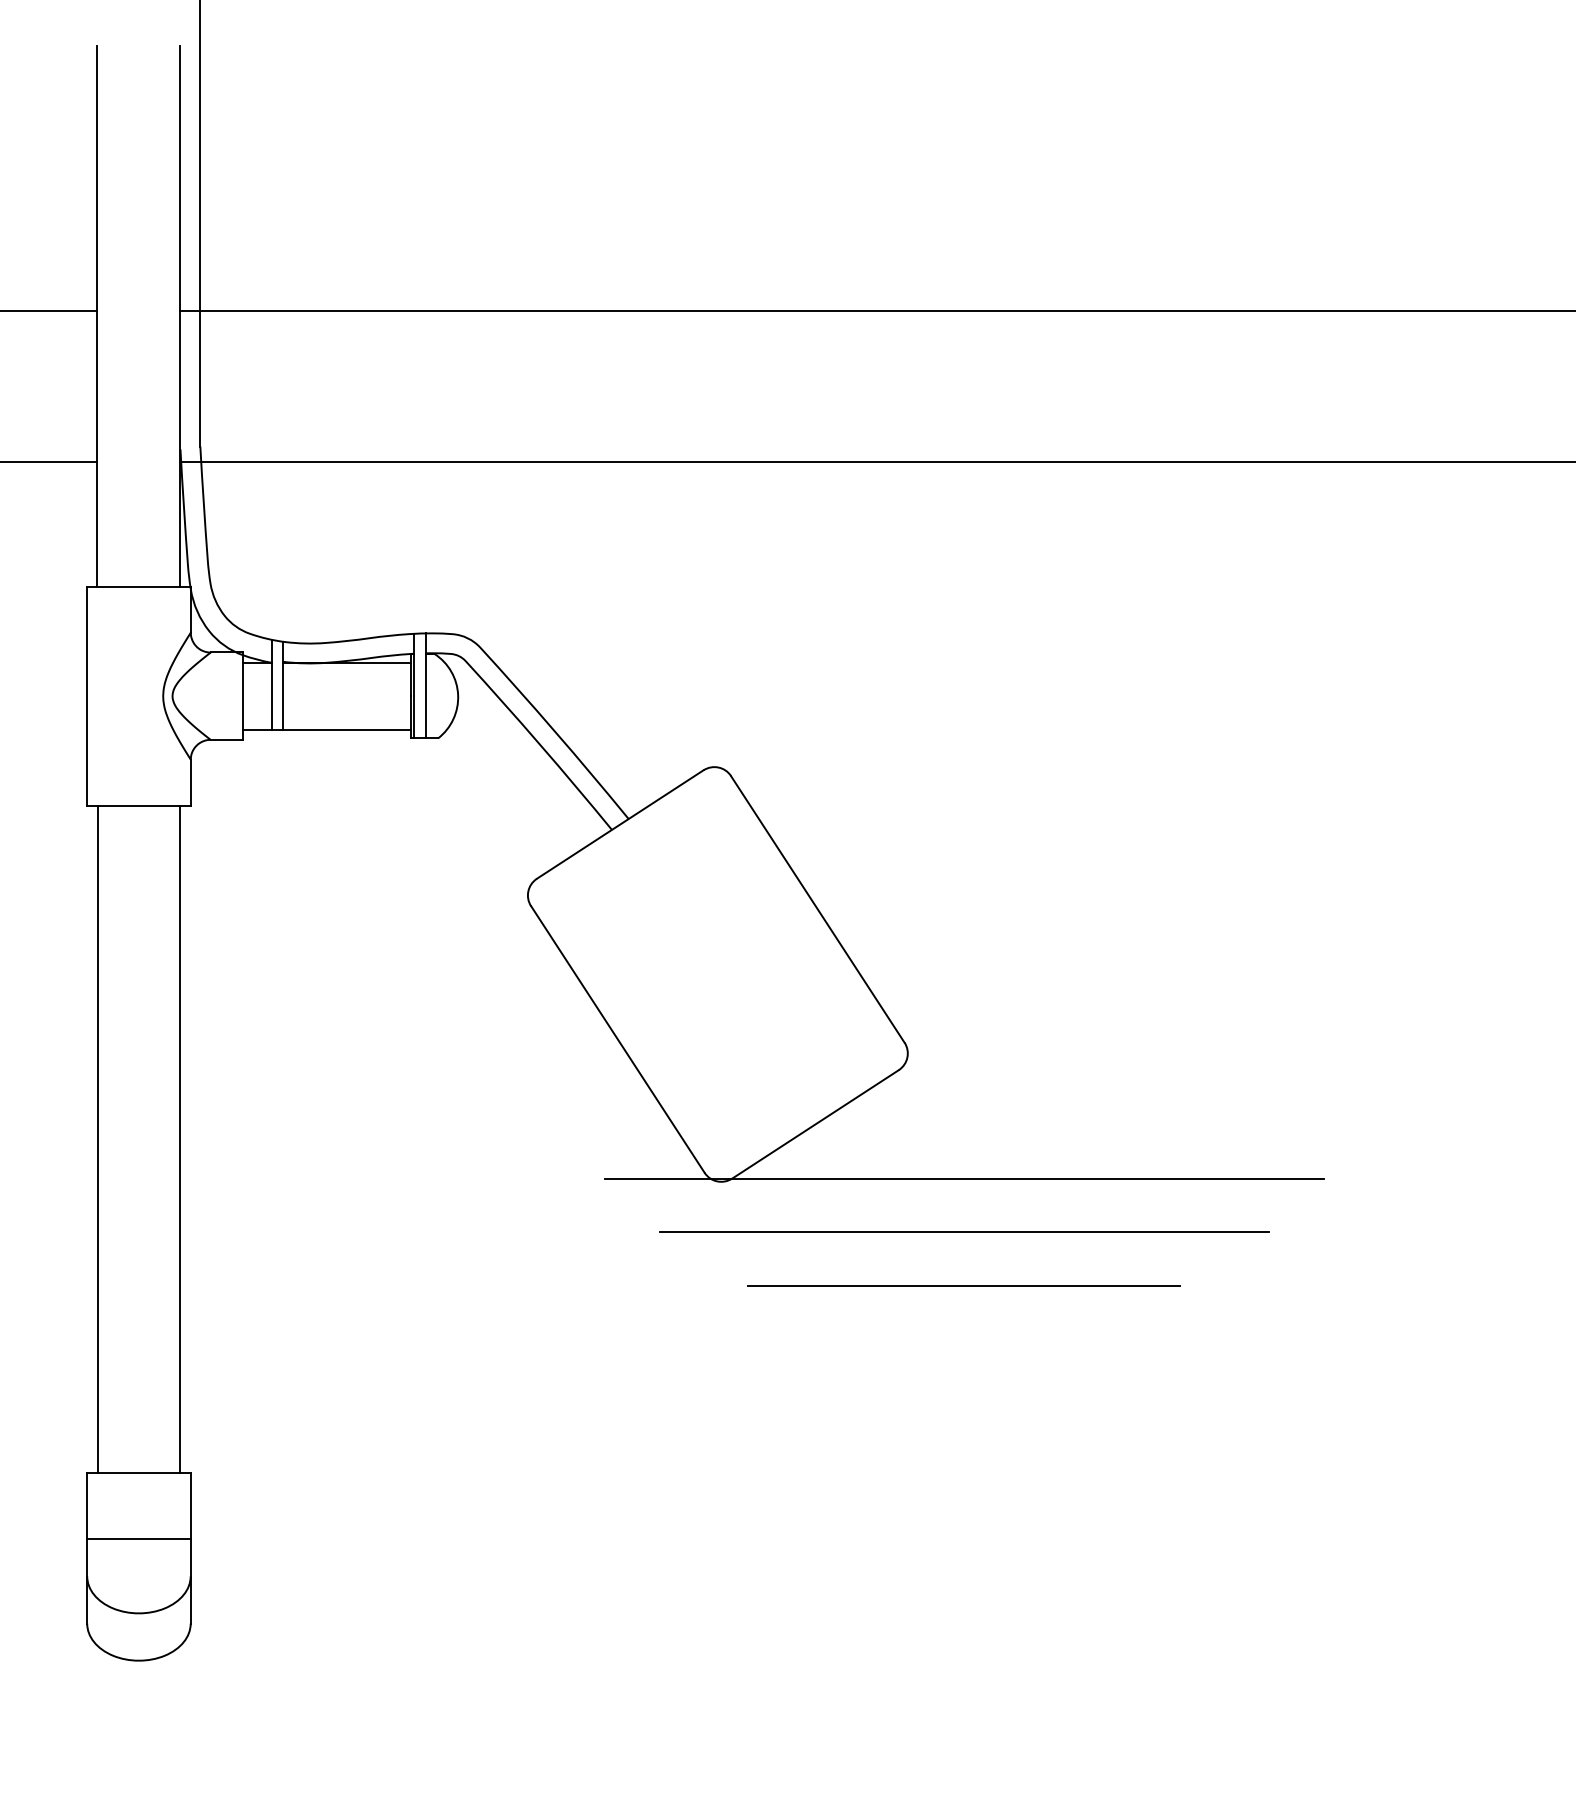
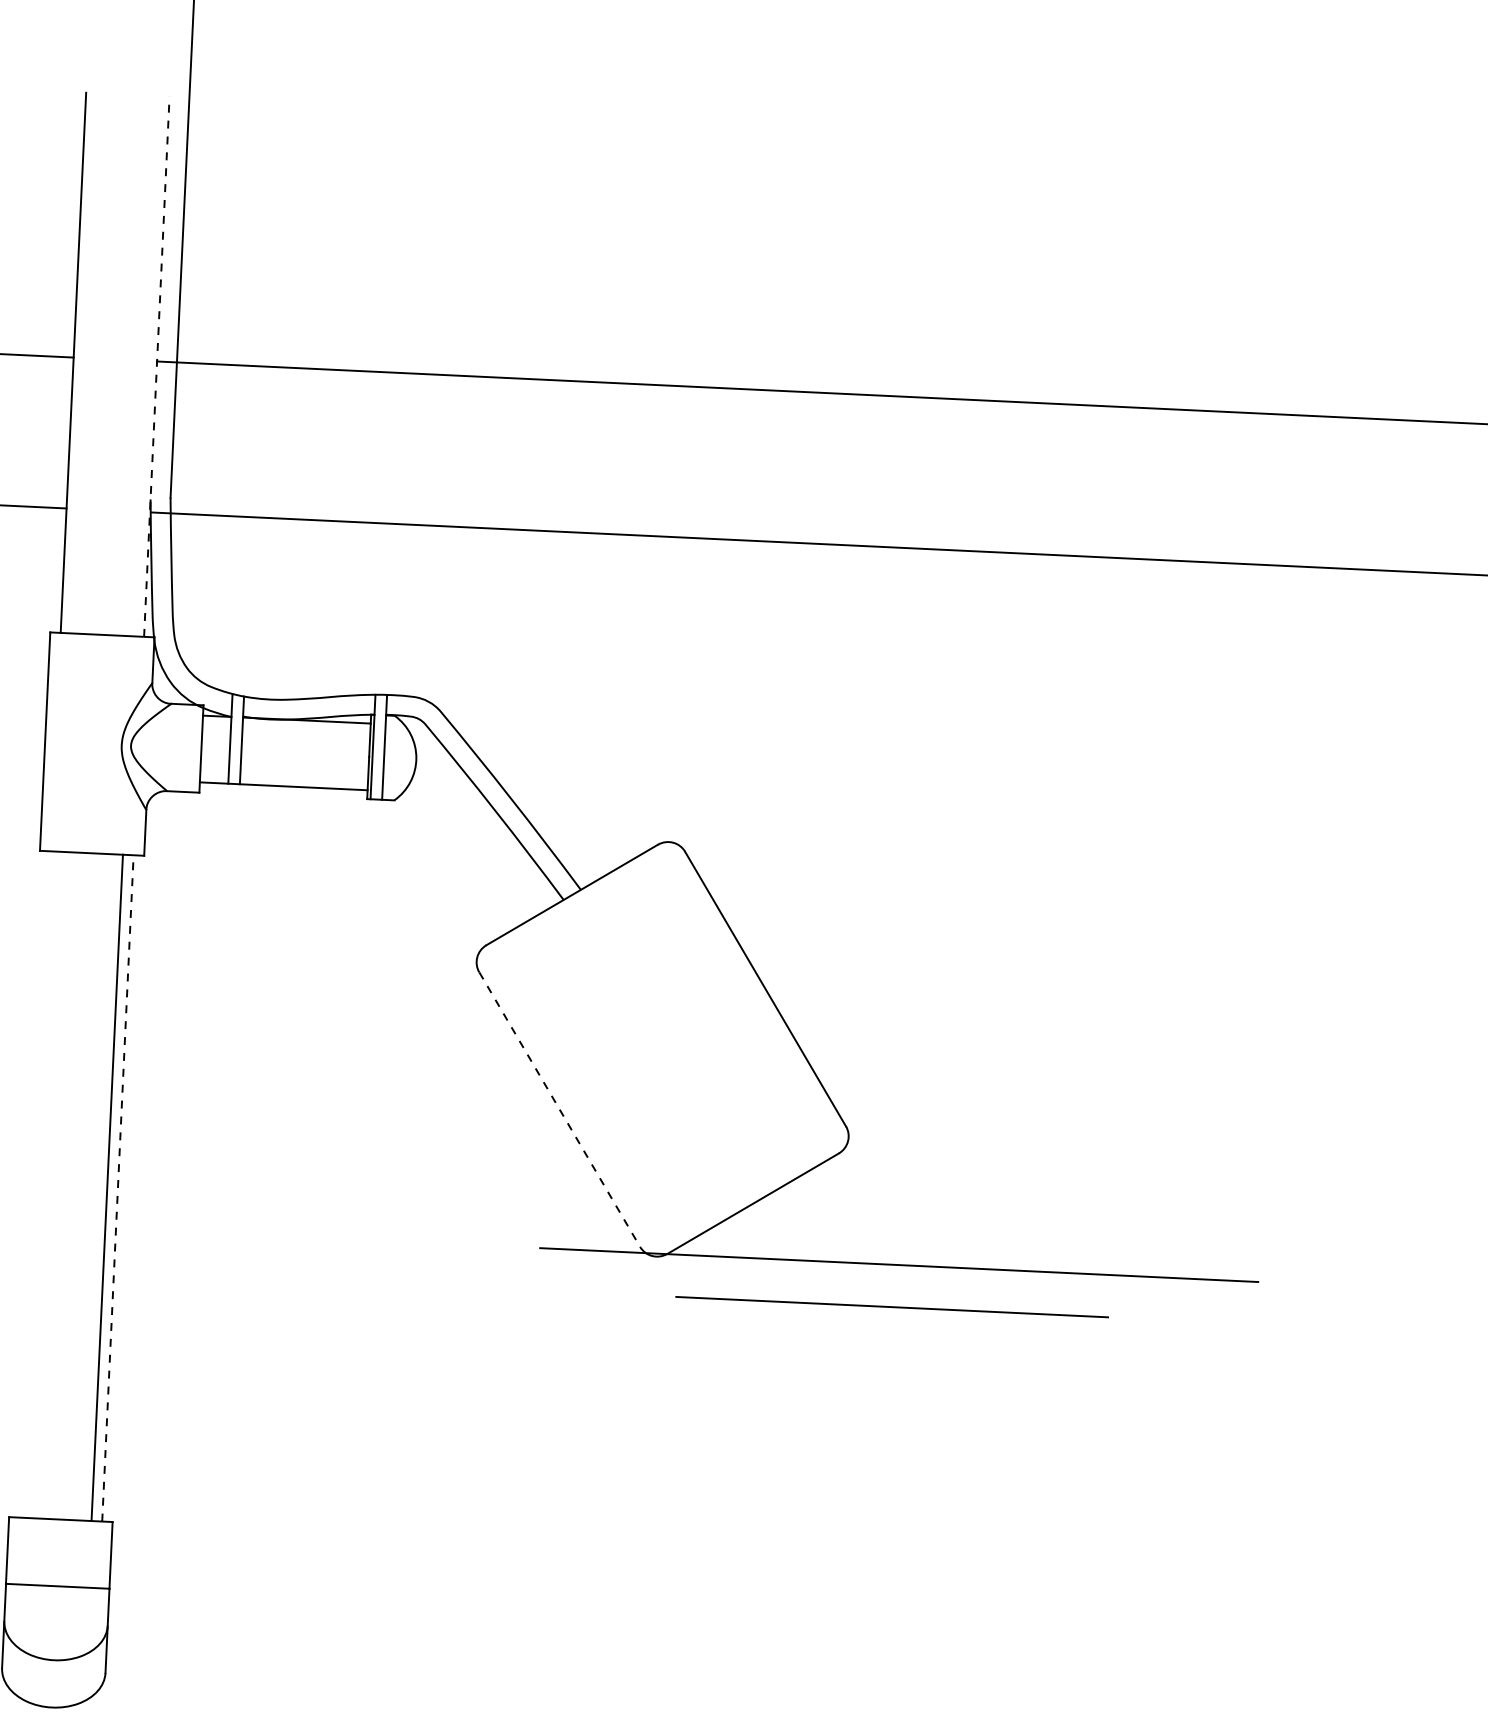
line: (180, 315) -> (156, 365), solid -> dashed
line: (618, 1039) -> (560, 1109), solid -> dashed
line: (97, 1138) -> (107, 1187), moved
line: (180, 1139) -> (118, 1188), solid -> dashed
line: (963, 1232) -> (895, 1318), removed
line: (963, 1285) -> (891, 1306), moved

